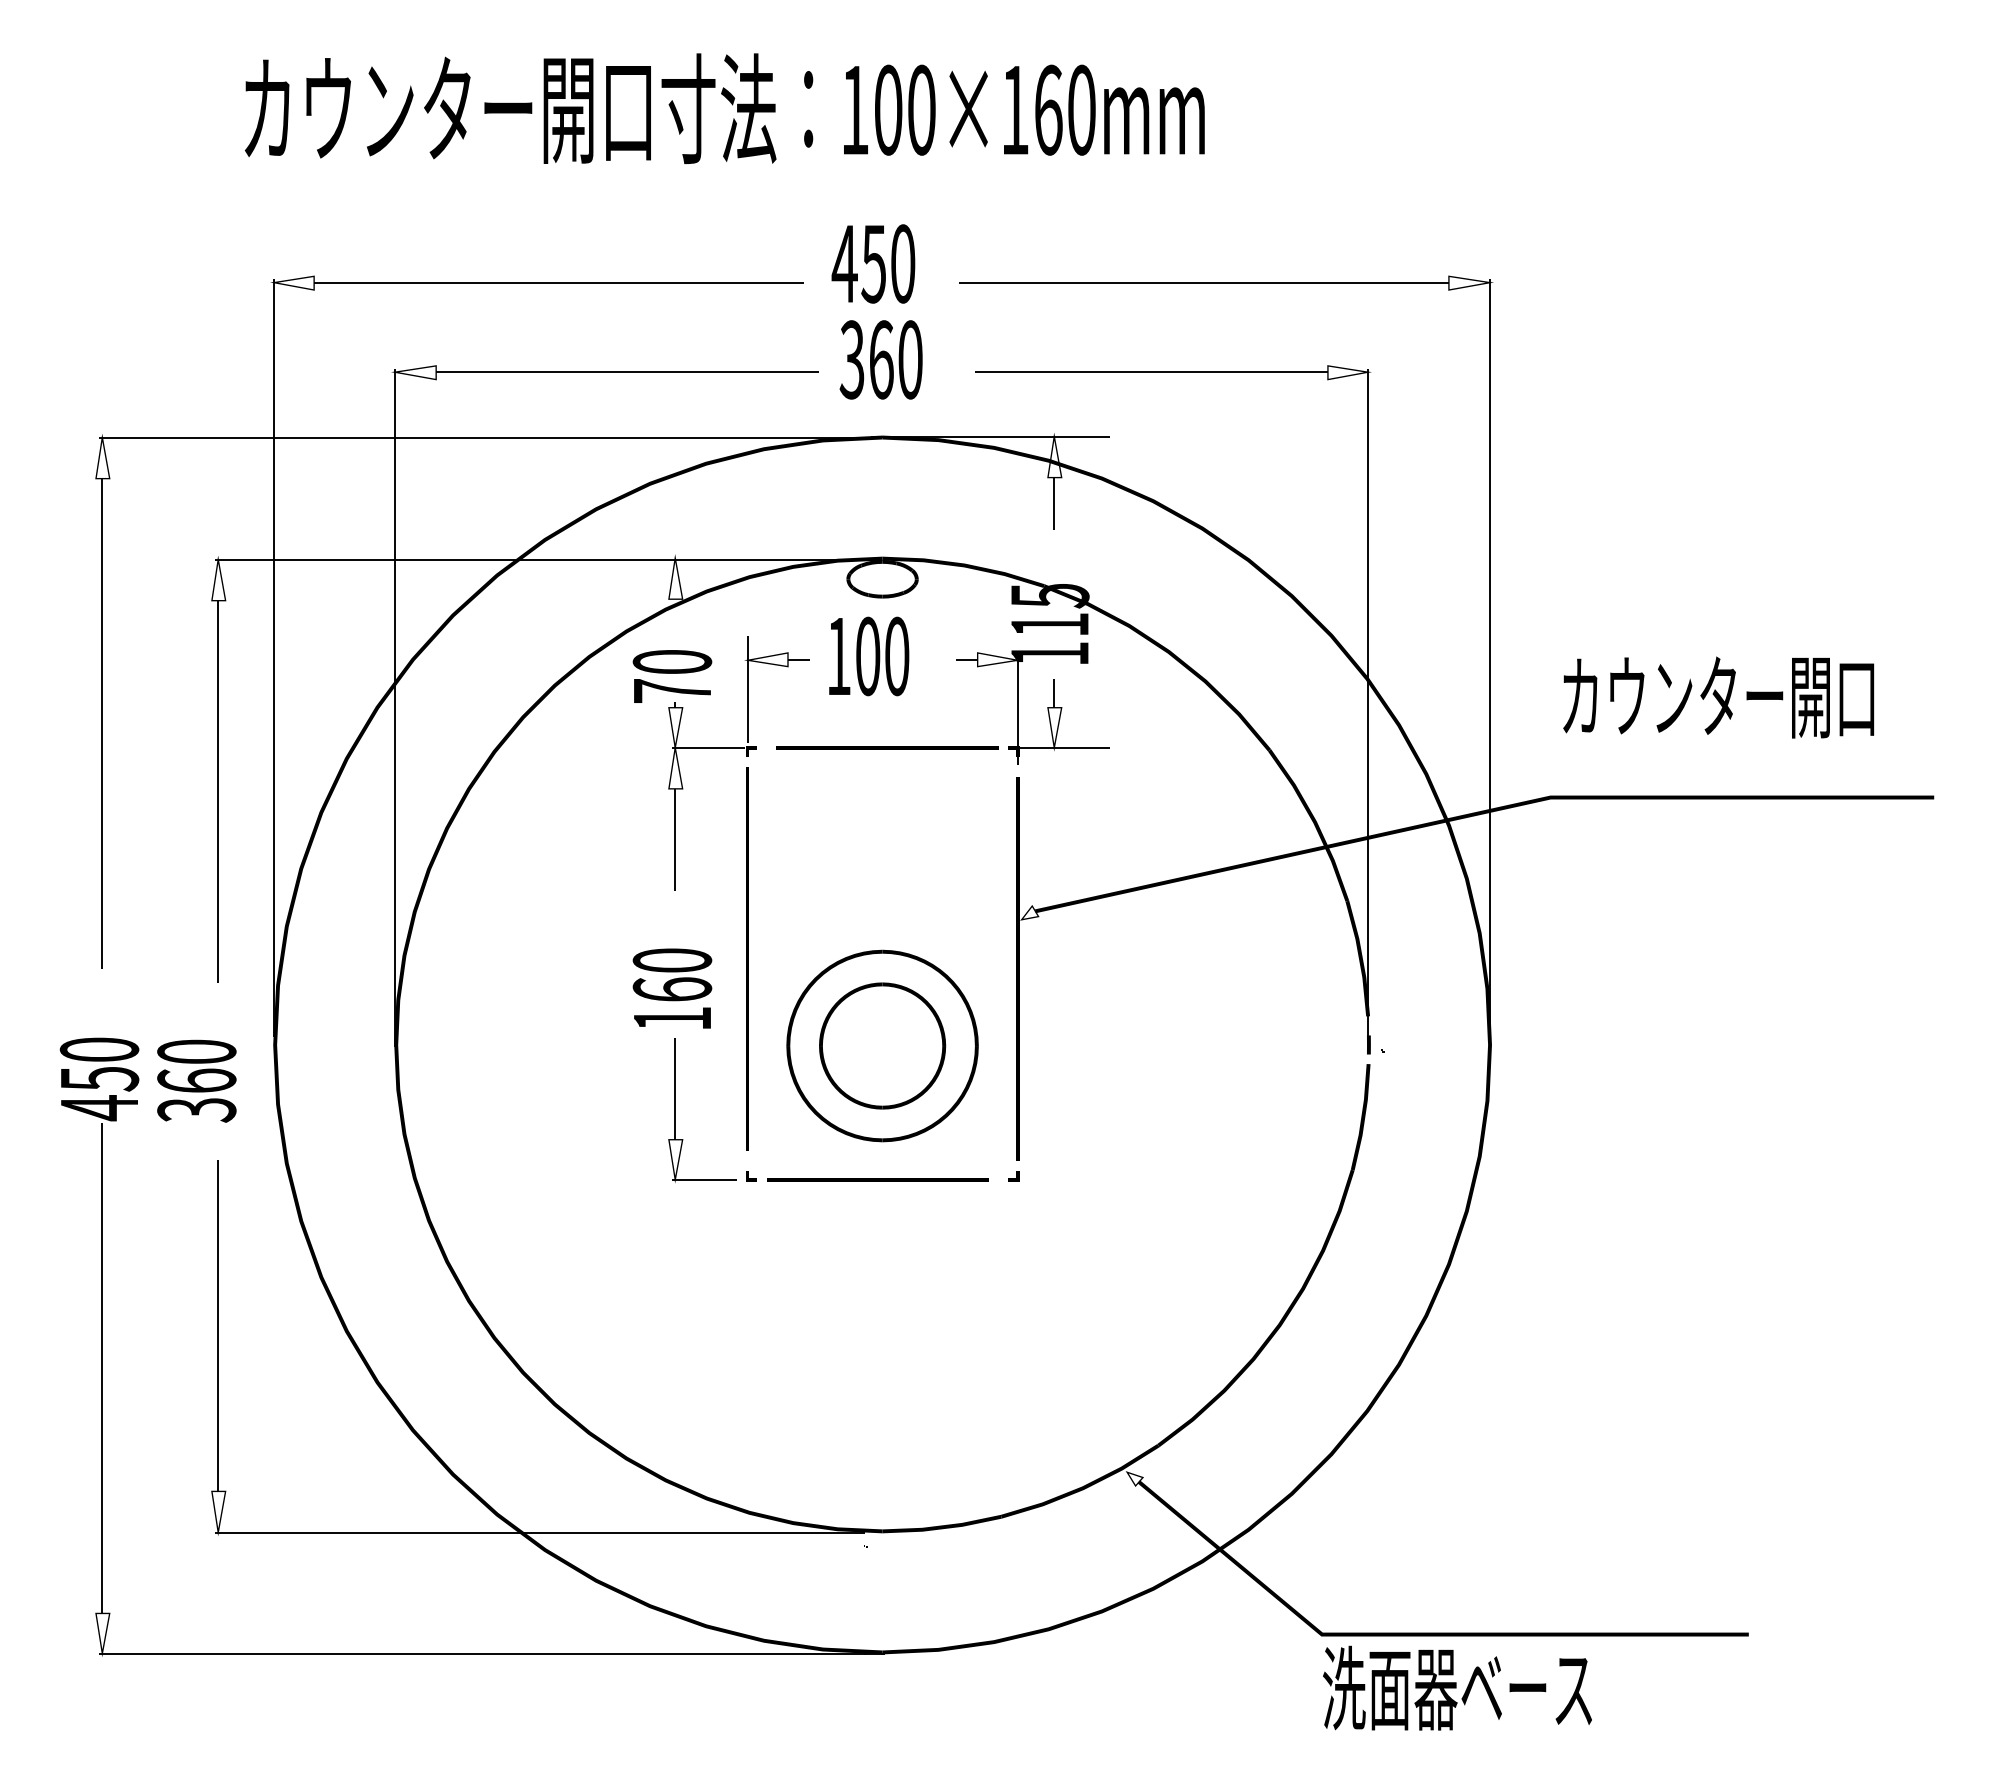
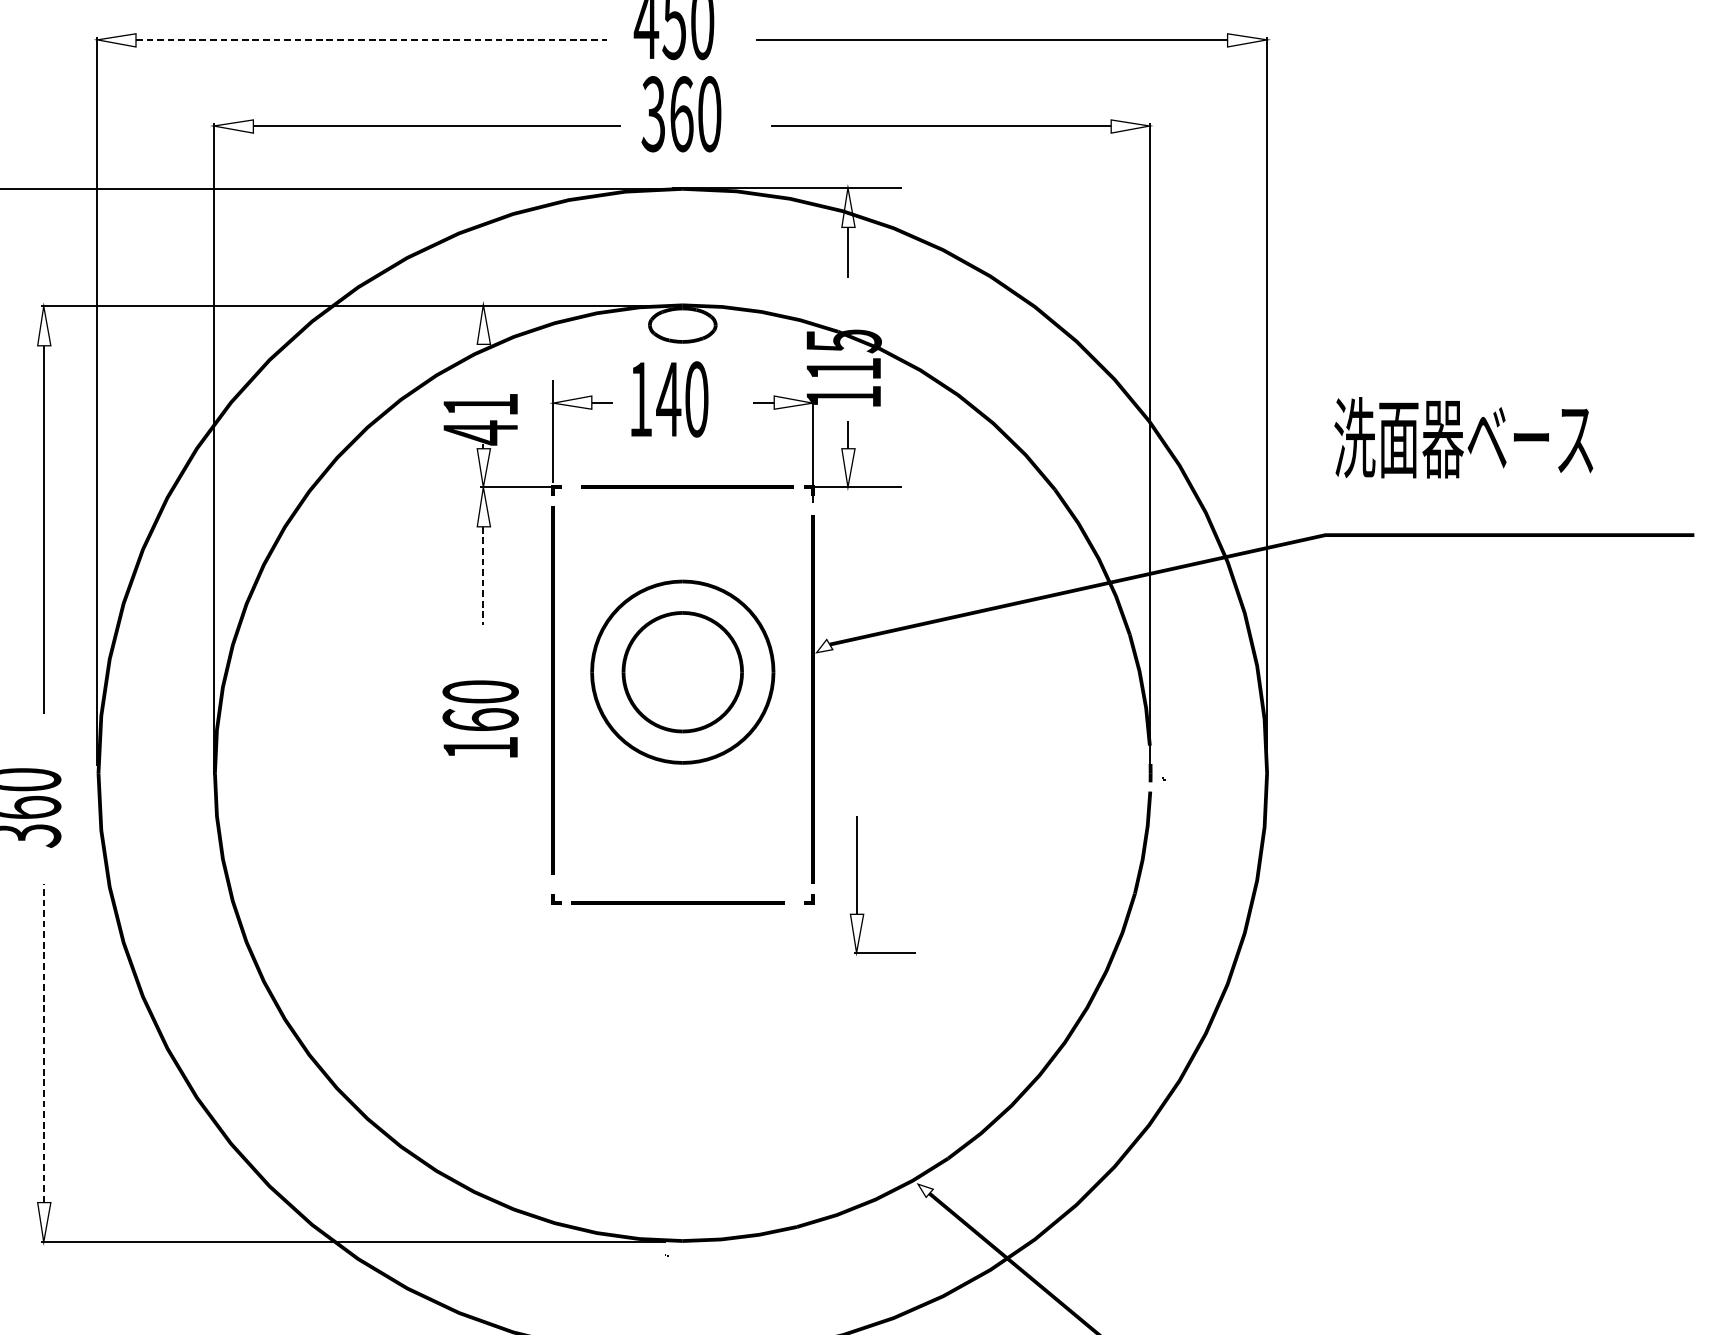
line: (559, 282) -> (372, 39), solid -> dashed
text: (867, 656) -> (668, 399), 100 -> 140
text: (672, 677) -> (480, 419), 70 -> 41
text: (1717, 696) -> (1485, 437), カウンター開口 -> 洗面器ベース
line: (675, 840) -> (483, 576), solid -> dashed
part: (882, 1045) -> (682, 671), moved
part: (675, 1110) -> (856, 886), moved
line: (218, 1325) -> (44, 1042), solid -> dashed

